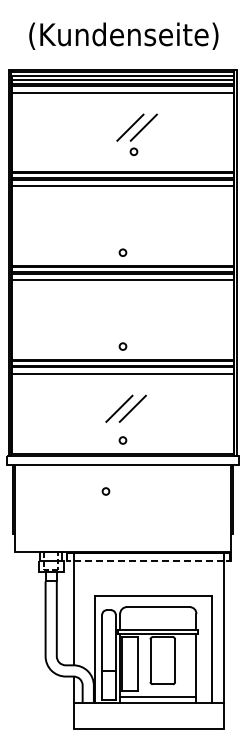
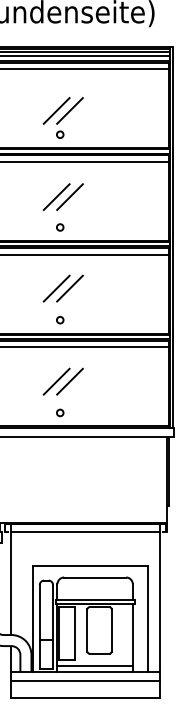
part: (136, 134) -> (62, 117), moved
part: (125, 221) -> (62, 196), added
part: (125, 314) -> (62, 288), added
circle: (105, 491) -> (42, 463), removed
line: (148, 561) -> (85, 532), dashed -> solid
line: (148, 711) -> (85, 680), added

